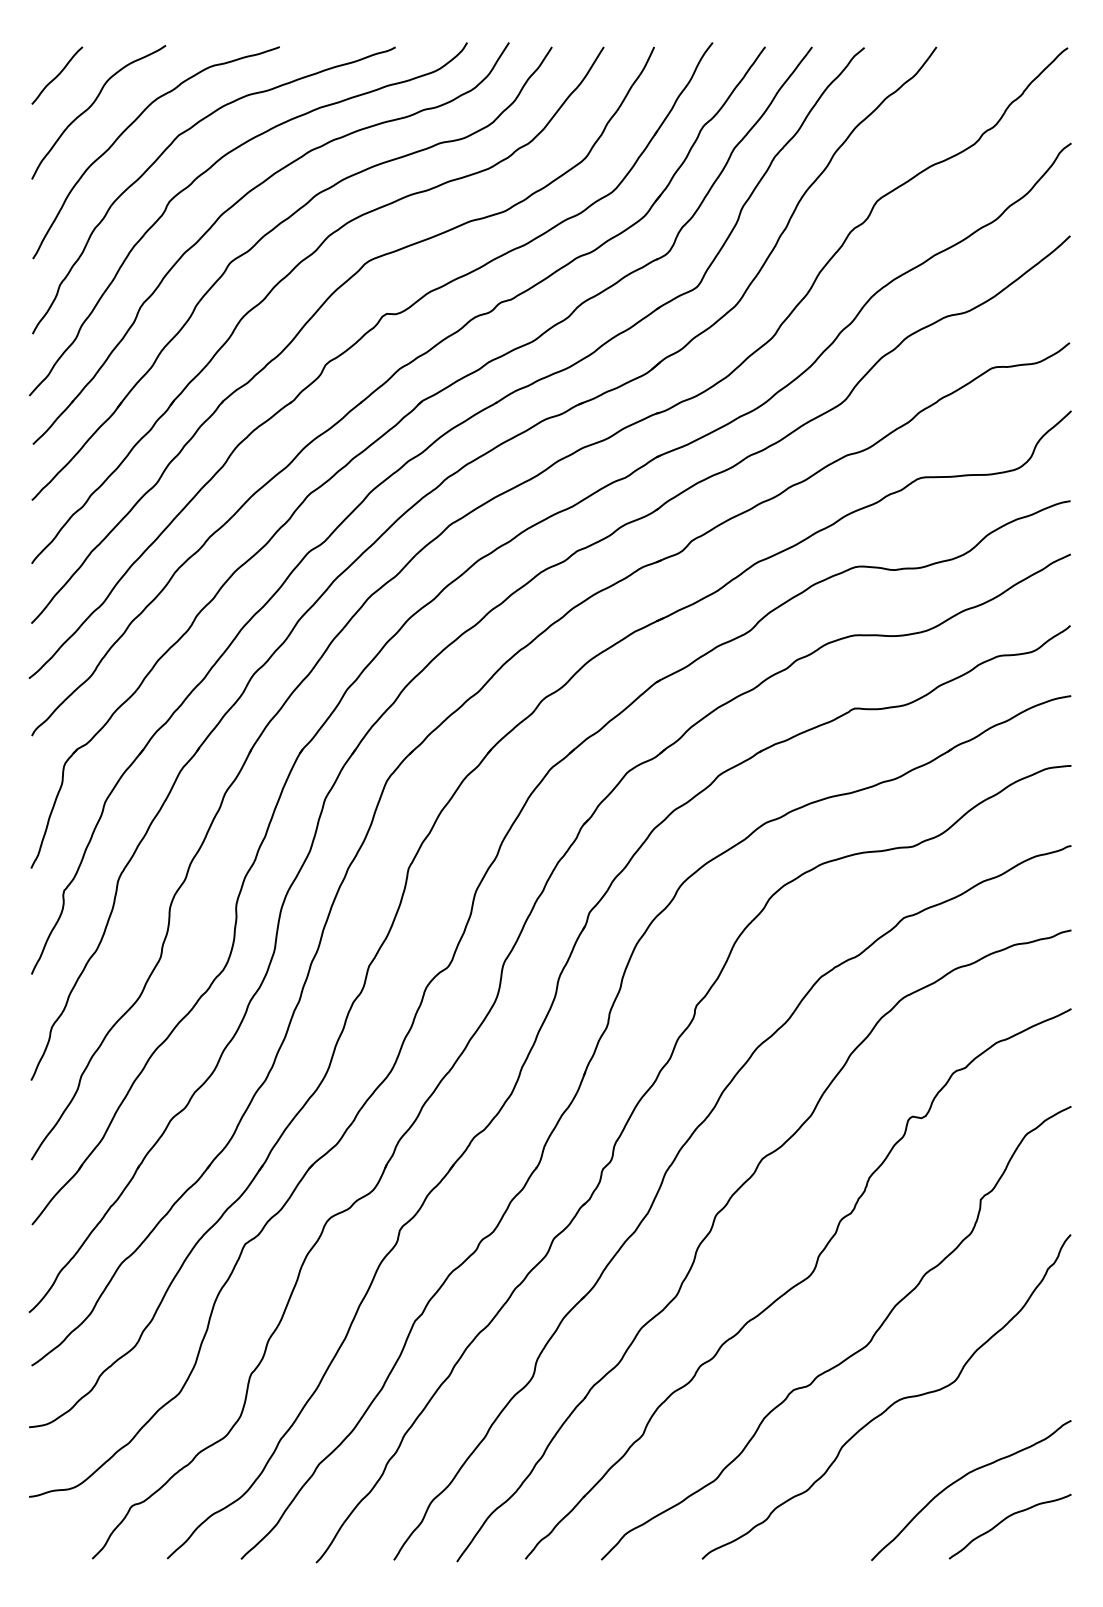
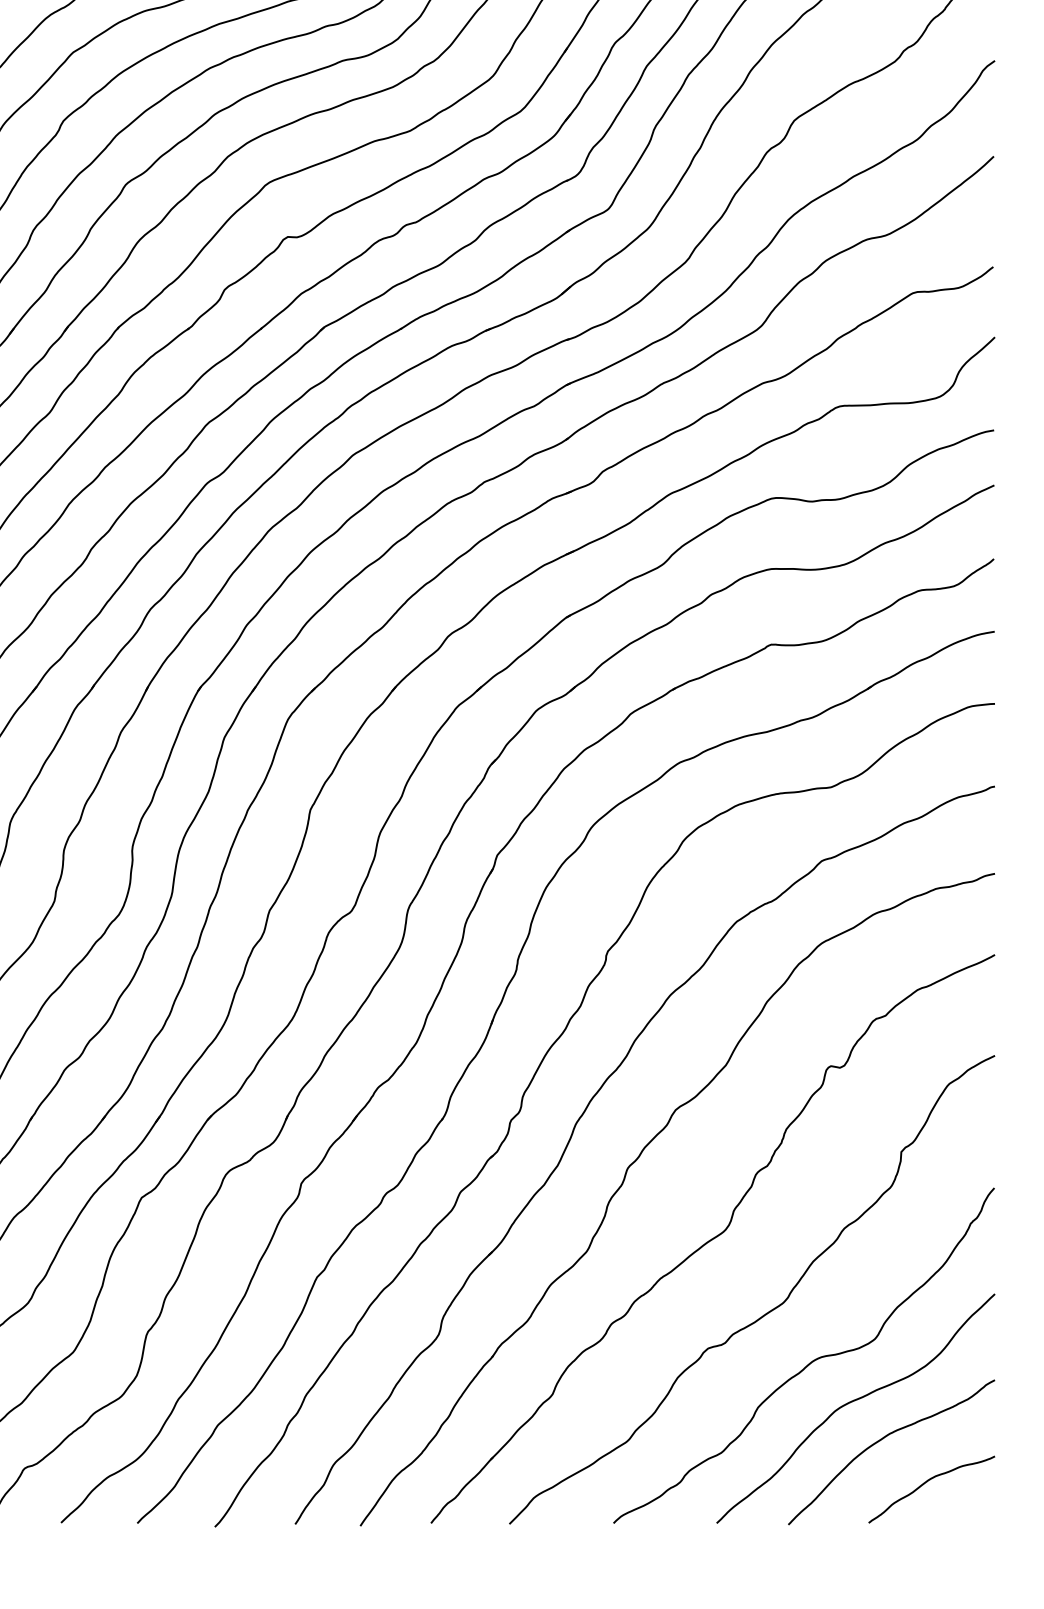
curve: (933, 1442) -> (852, 1402), added

